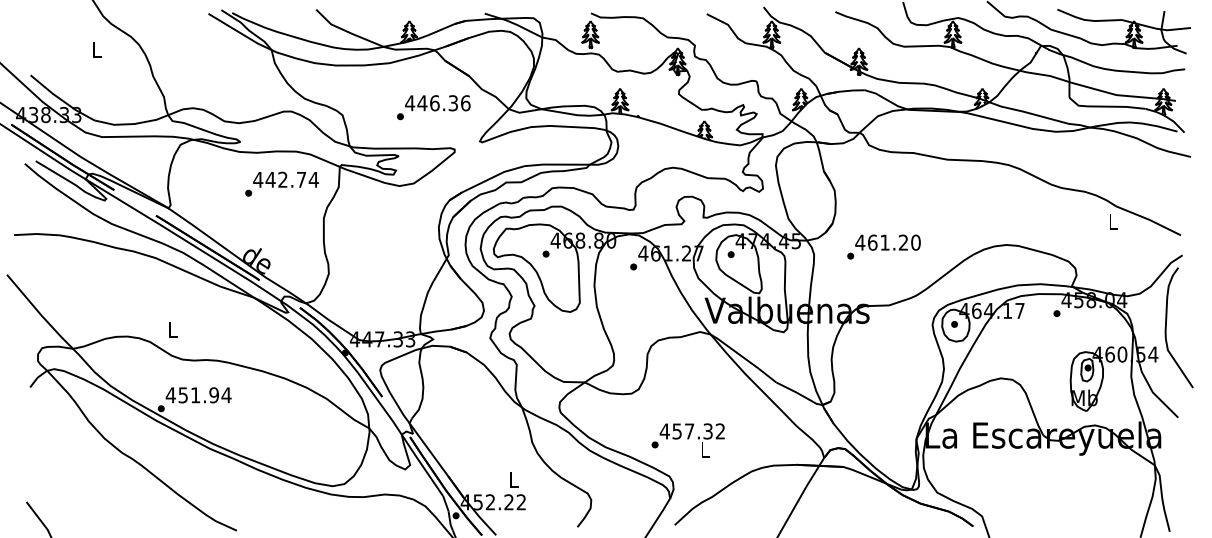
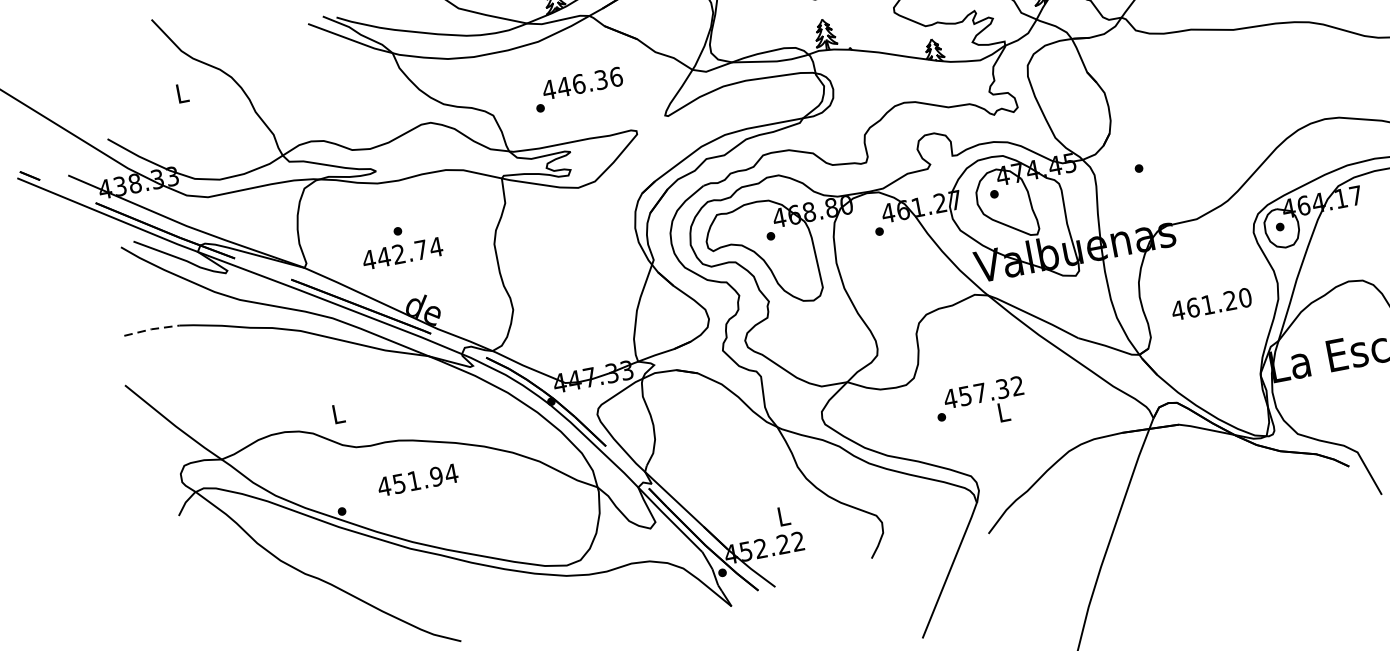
text: (433, 107) -> (578, 89), moved
text: (285, 179) -> (401, 253), moved
line: (36, 234) -> (151, 329), solid -> dashed
text: (887, 242) -> (1210, 304), moved
text: (198, 395) -> (417, 480), moved
text: (687, 440) -> (979, 404), moved

